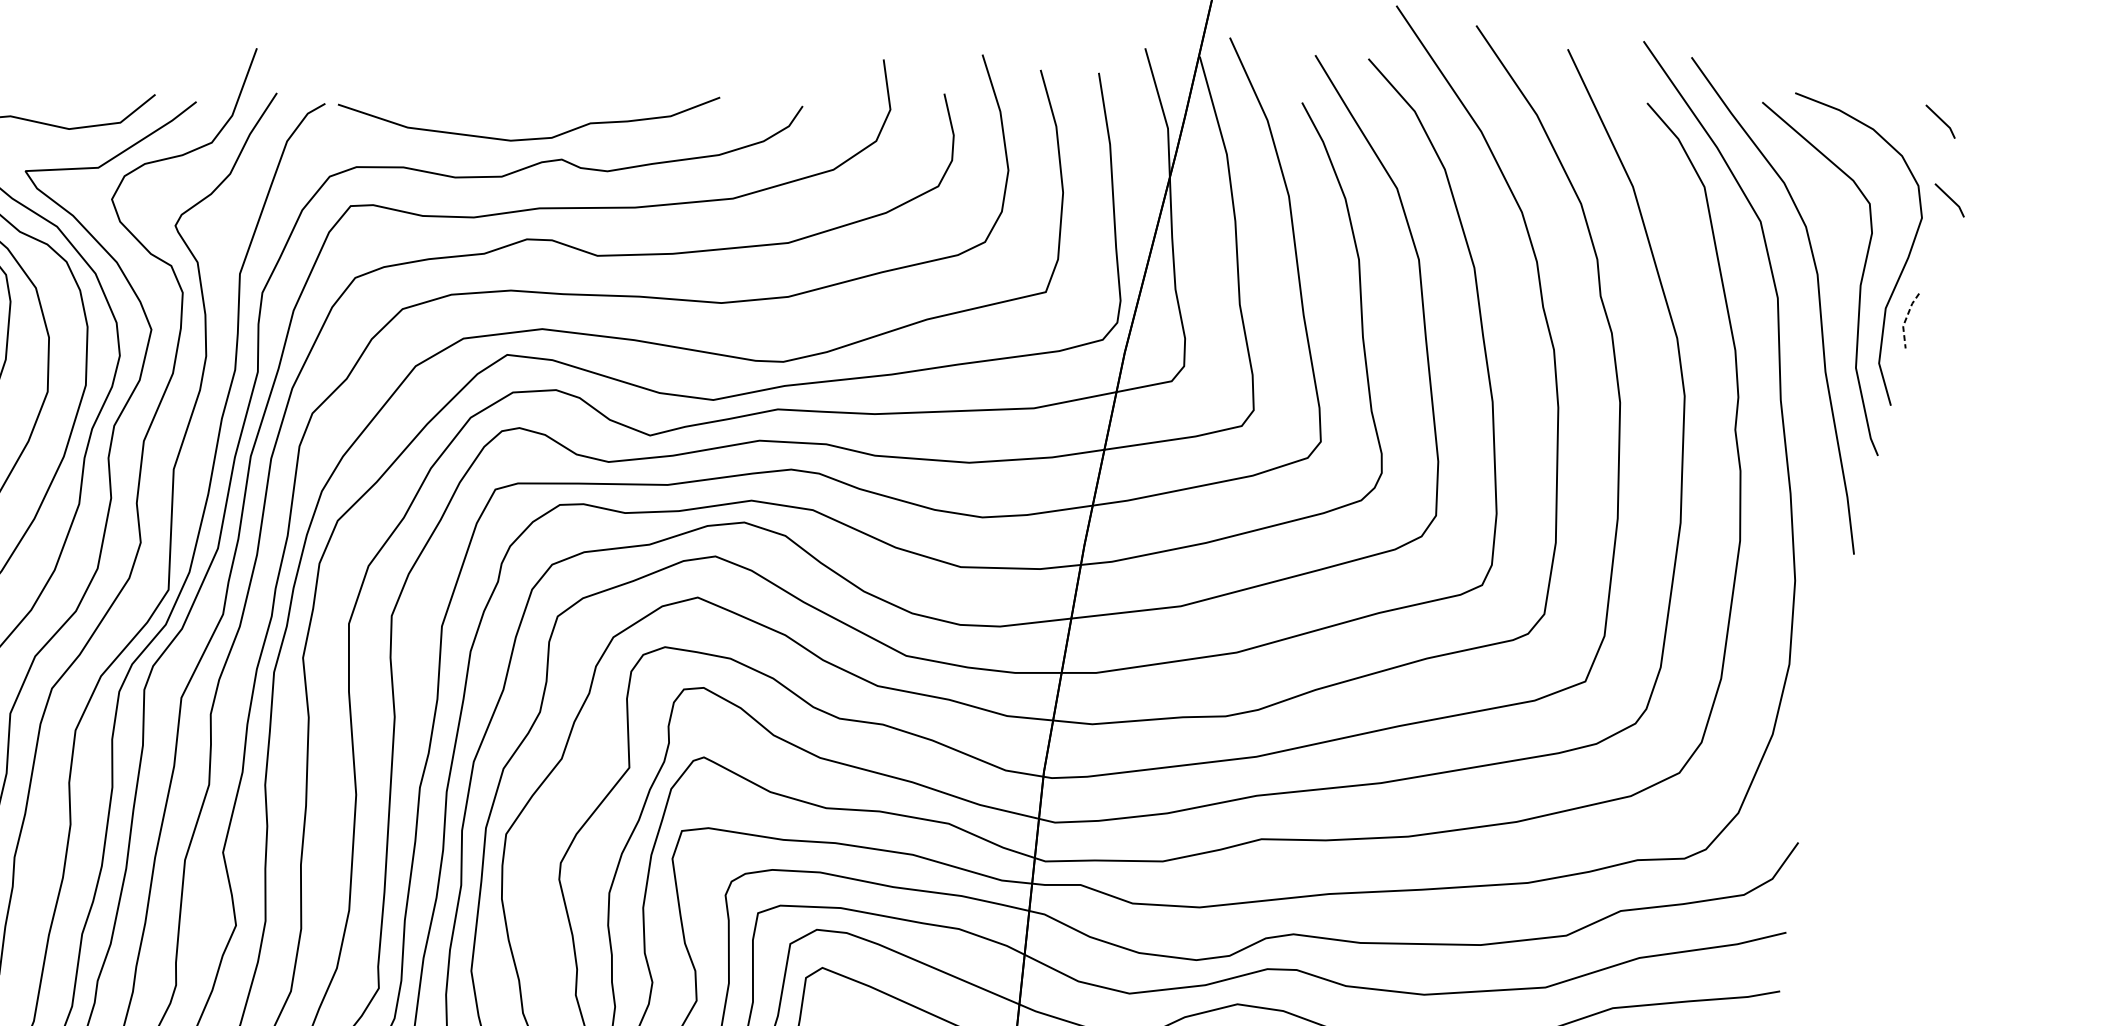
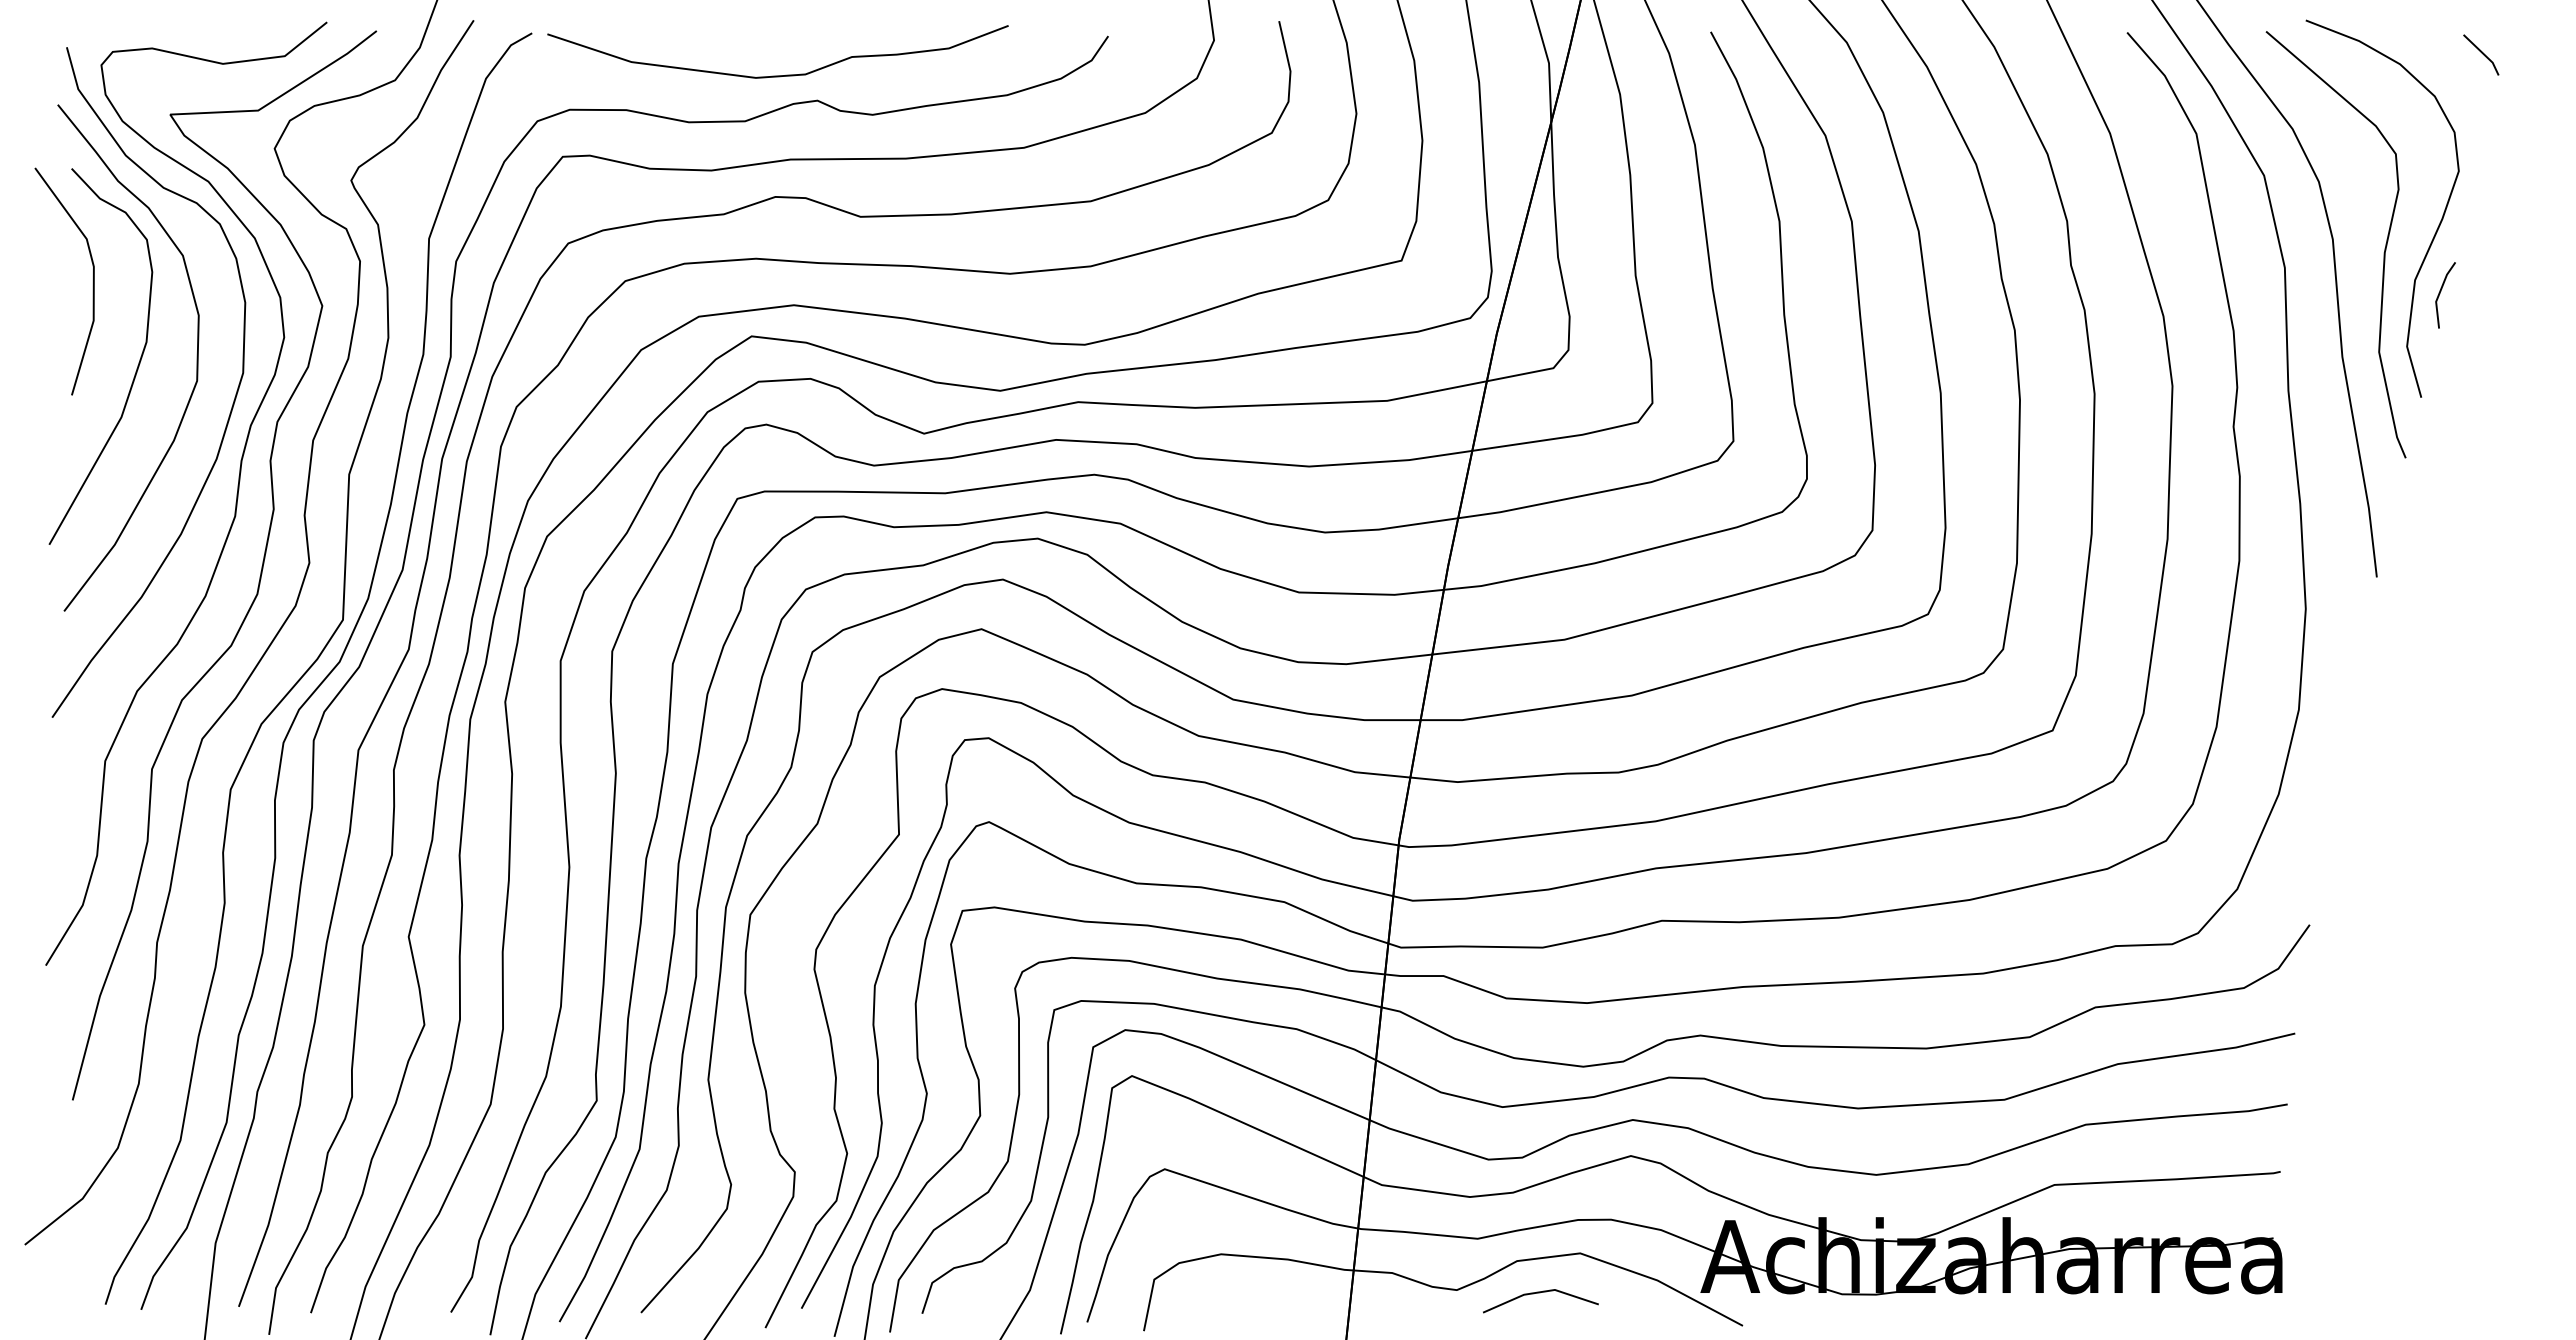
line: (1949, 199) -> (2492, 148), removed
line: (1905, 319) -> (2439, 293), dashed -> solid

